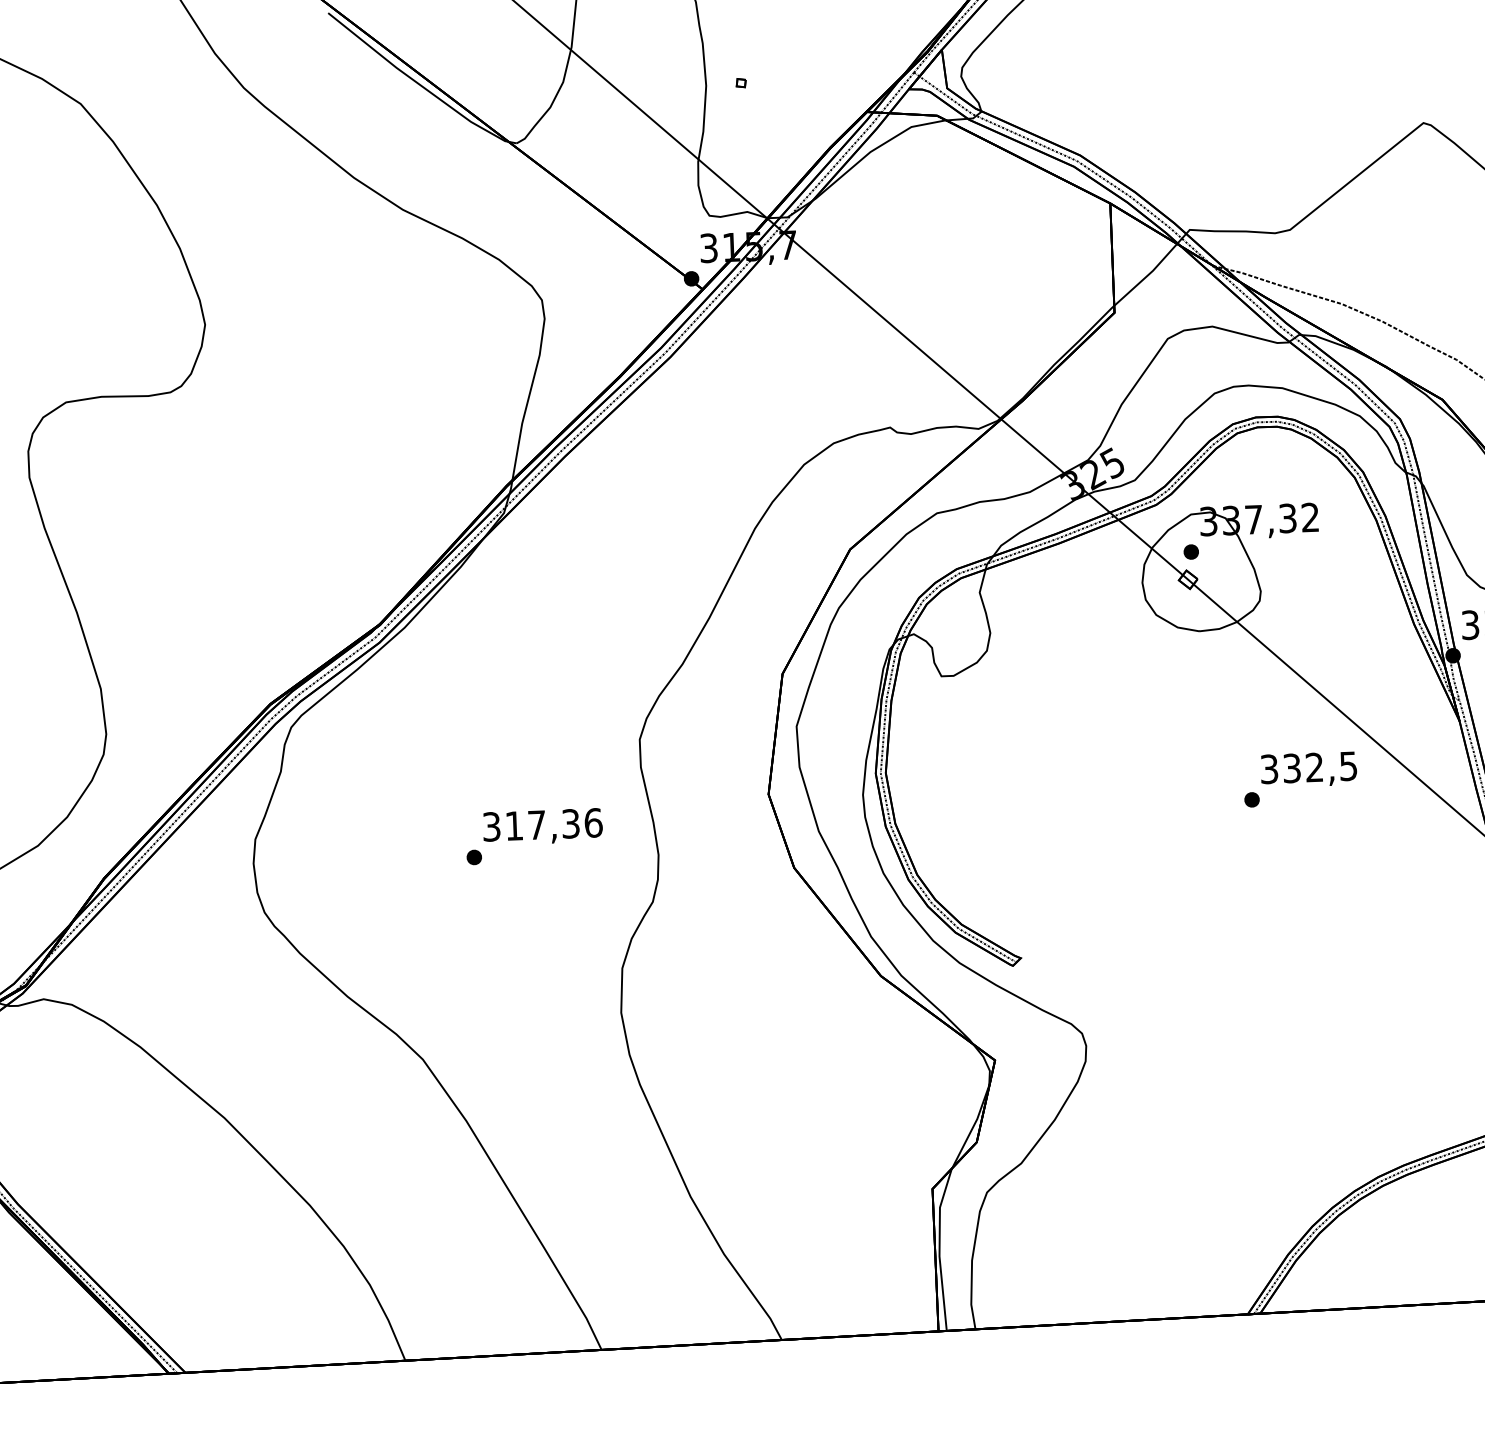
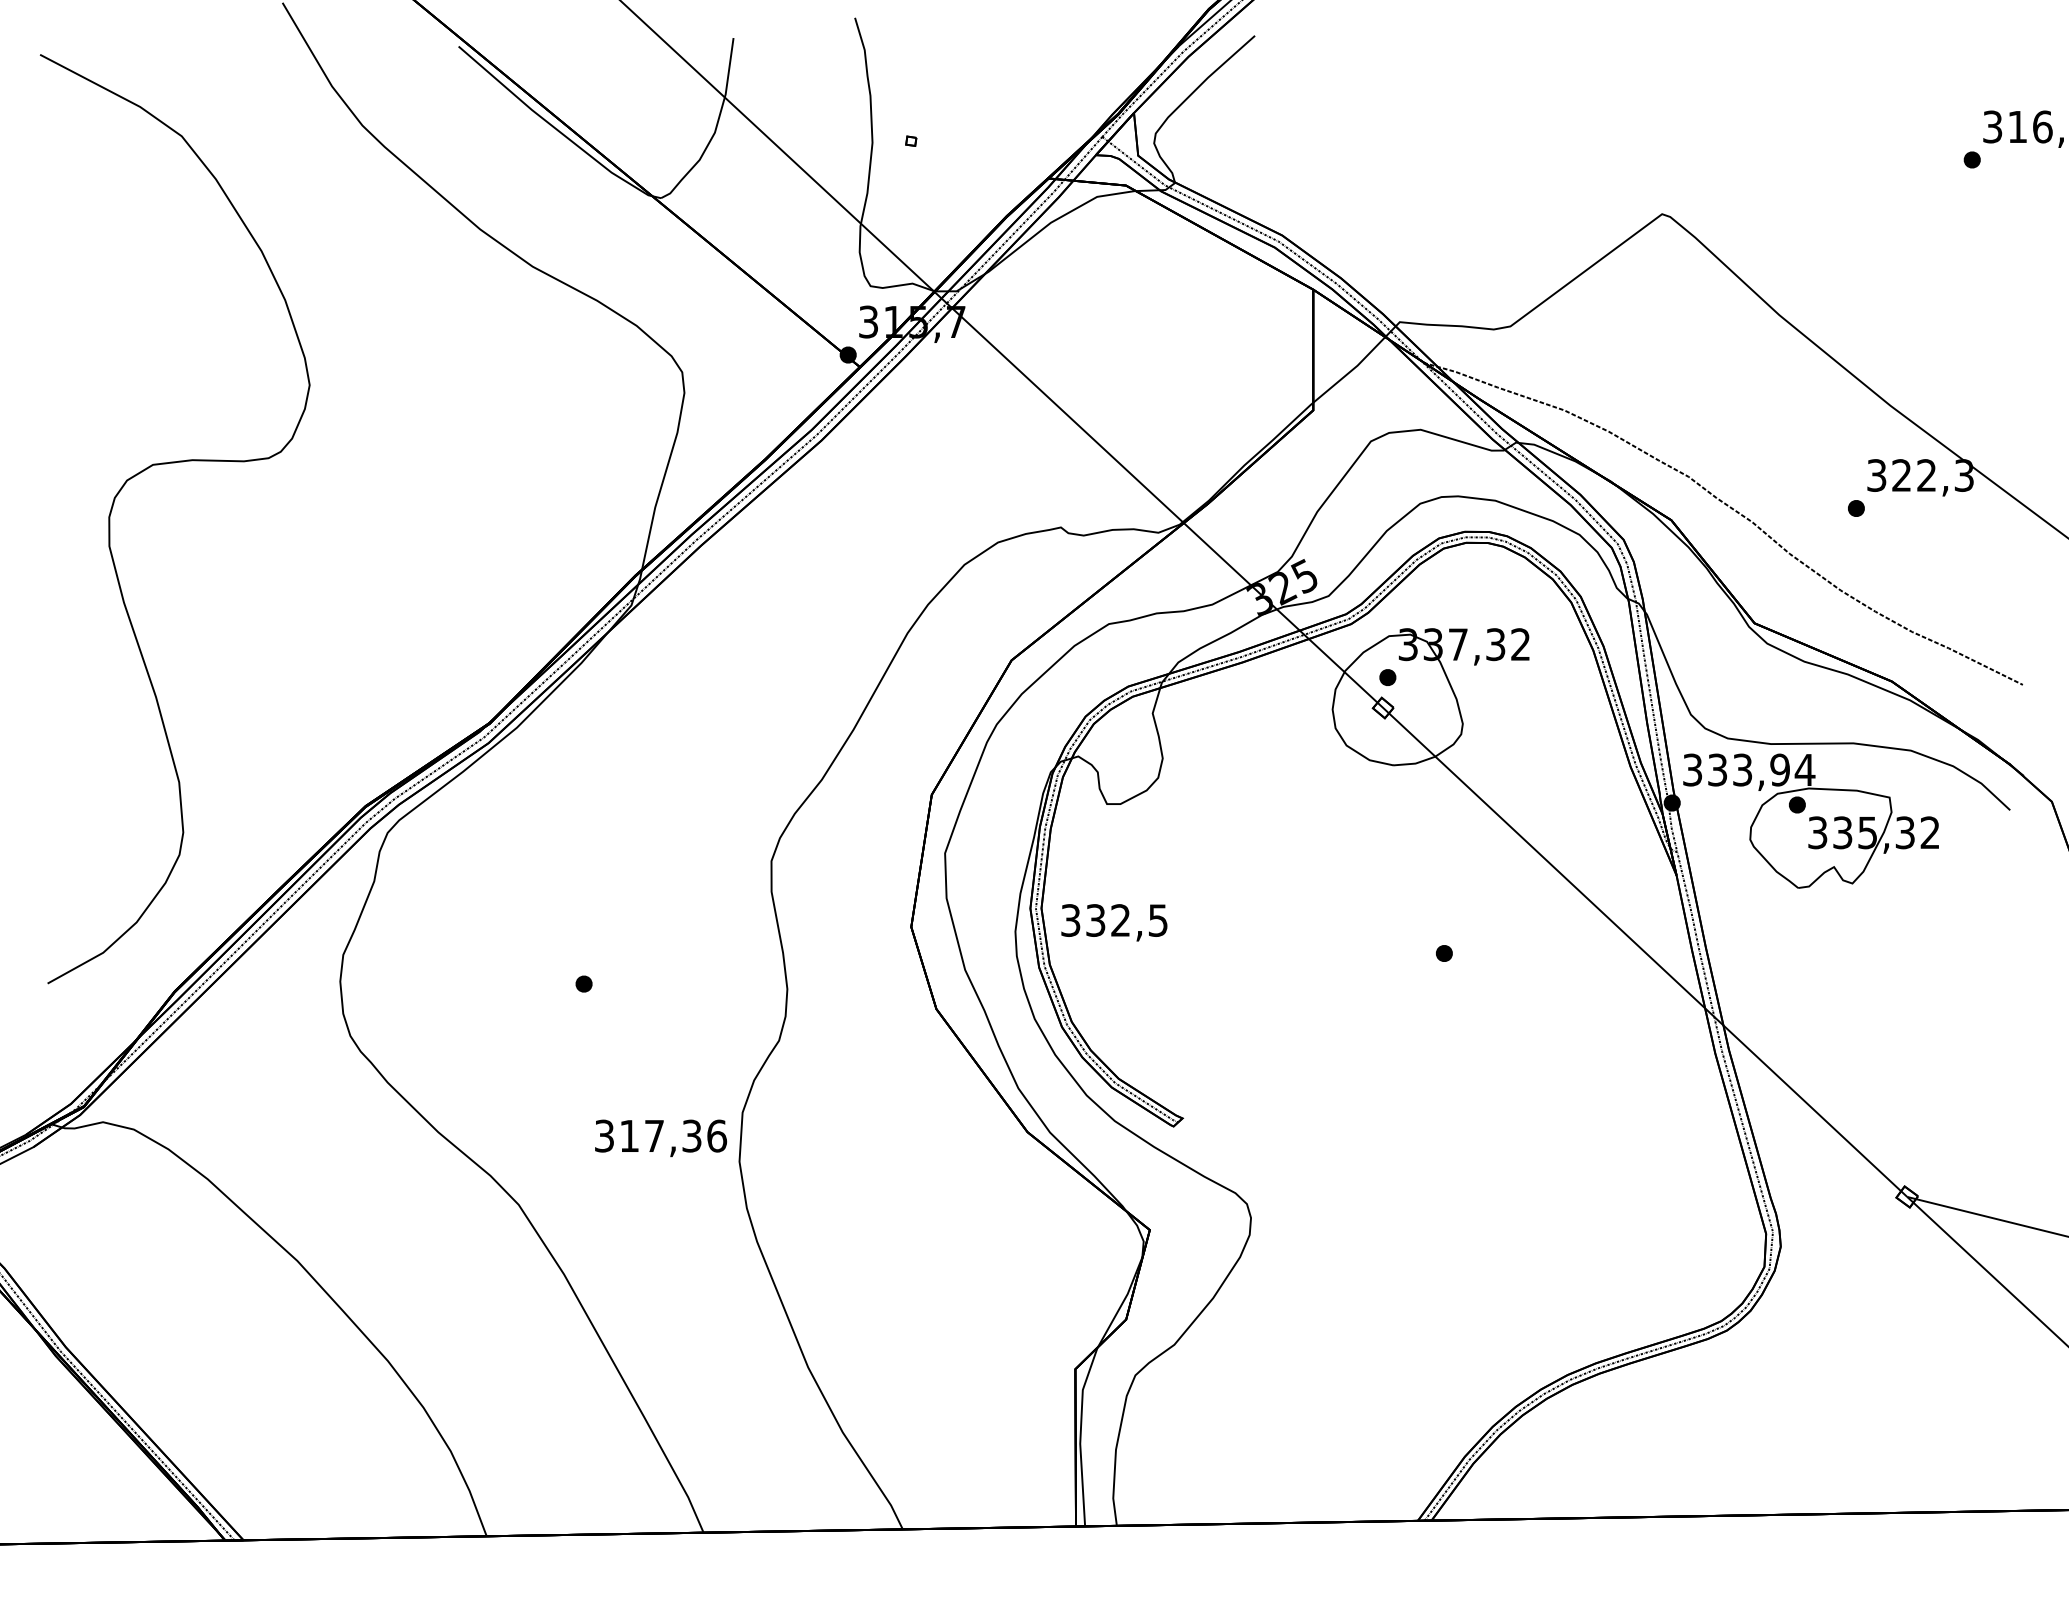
text: (1309, 769) -> (1114, 922), moved
text: (543, 827) -> (661, 1138), moved

